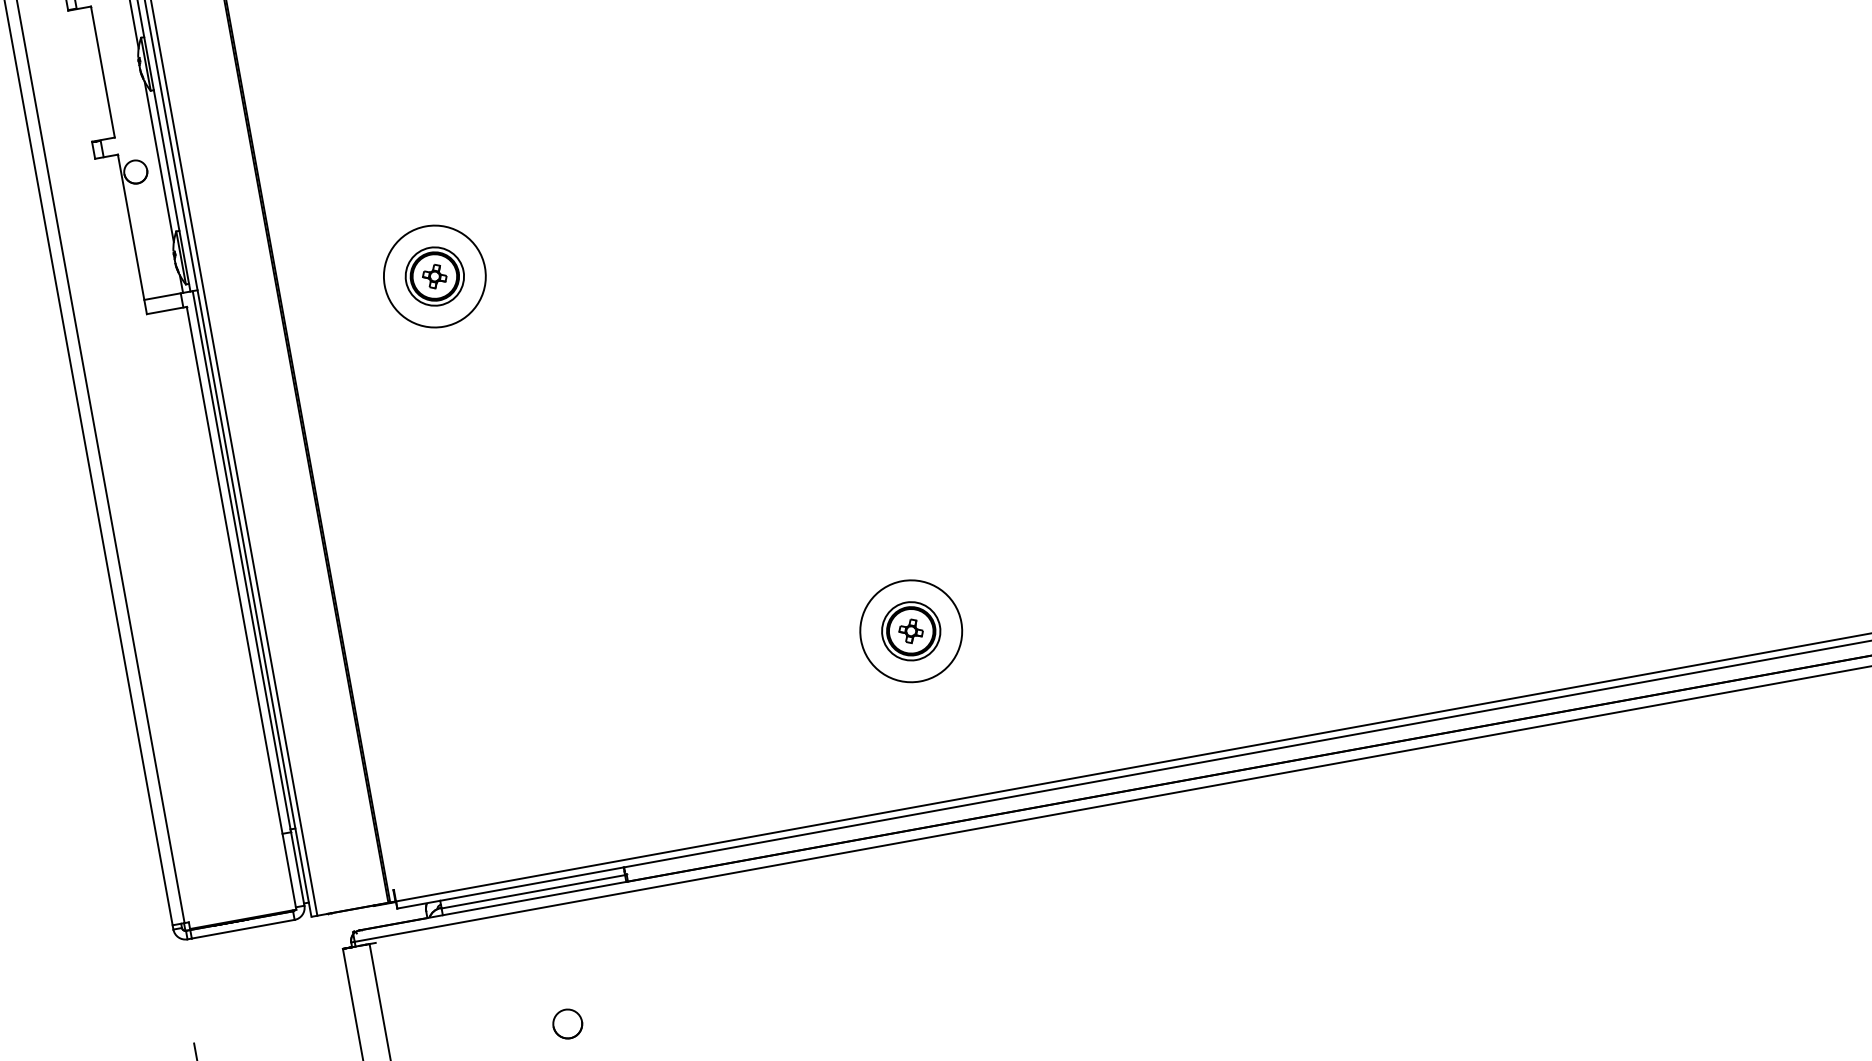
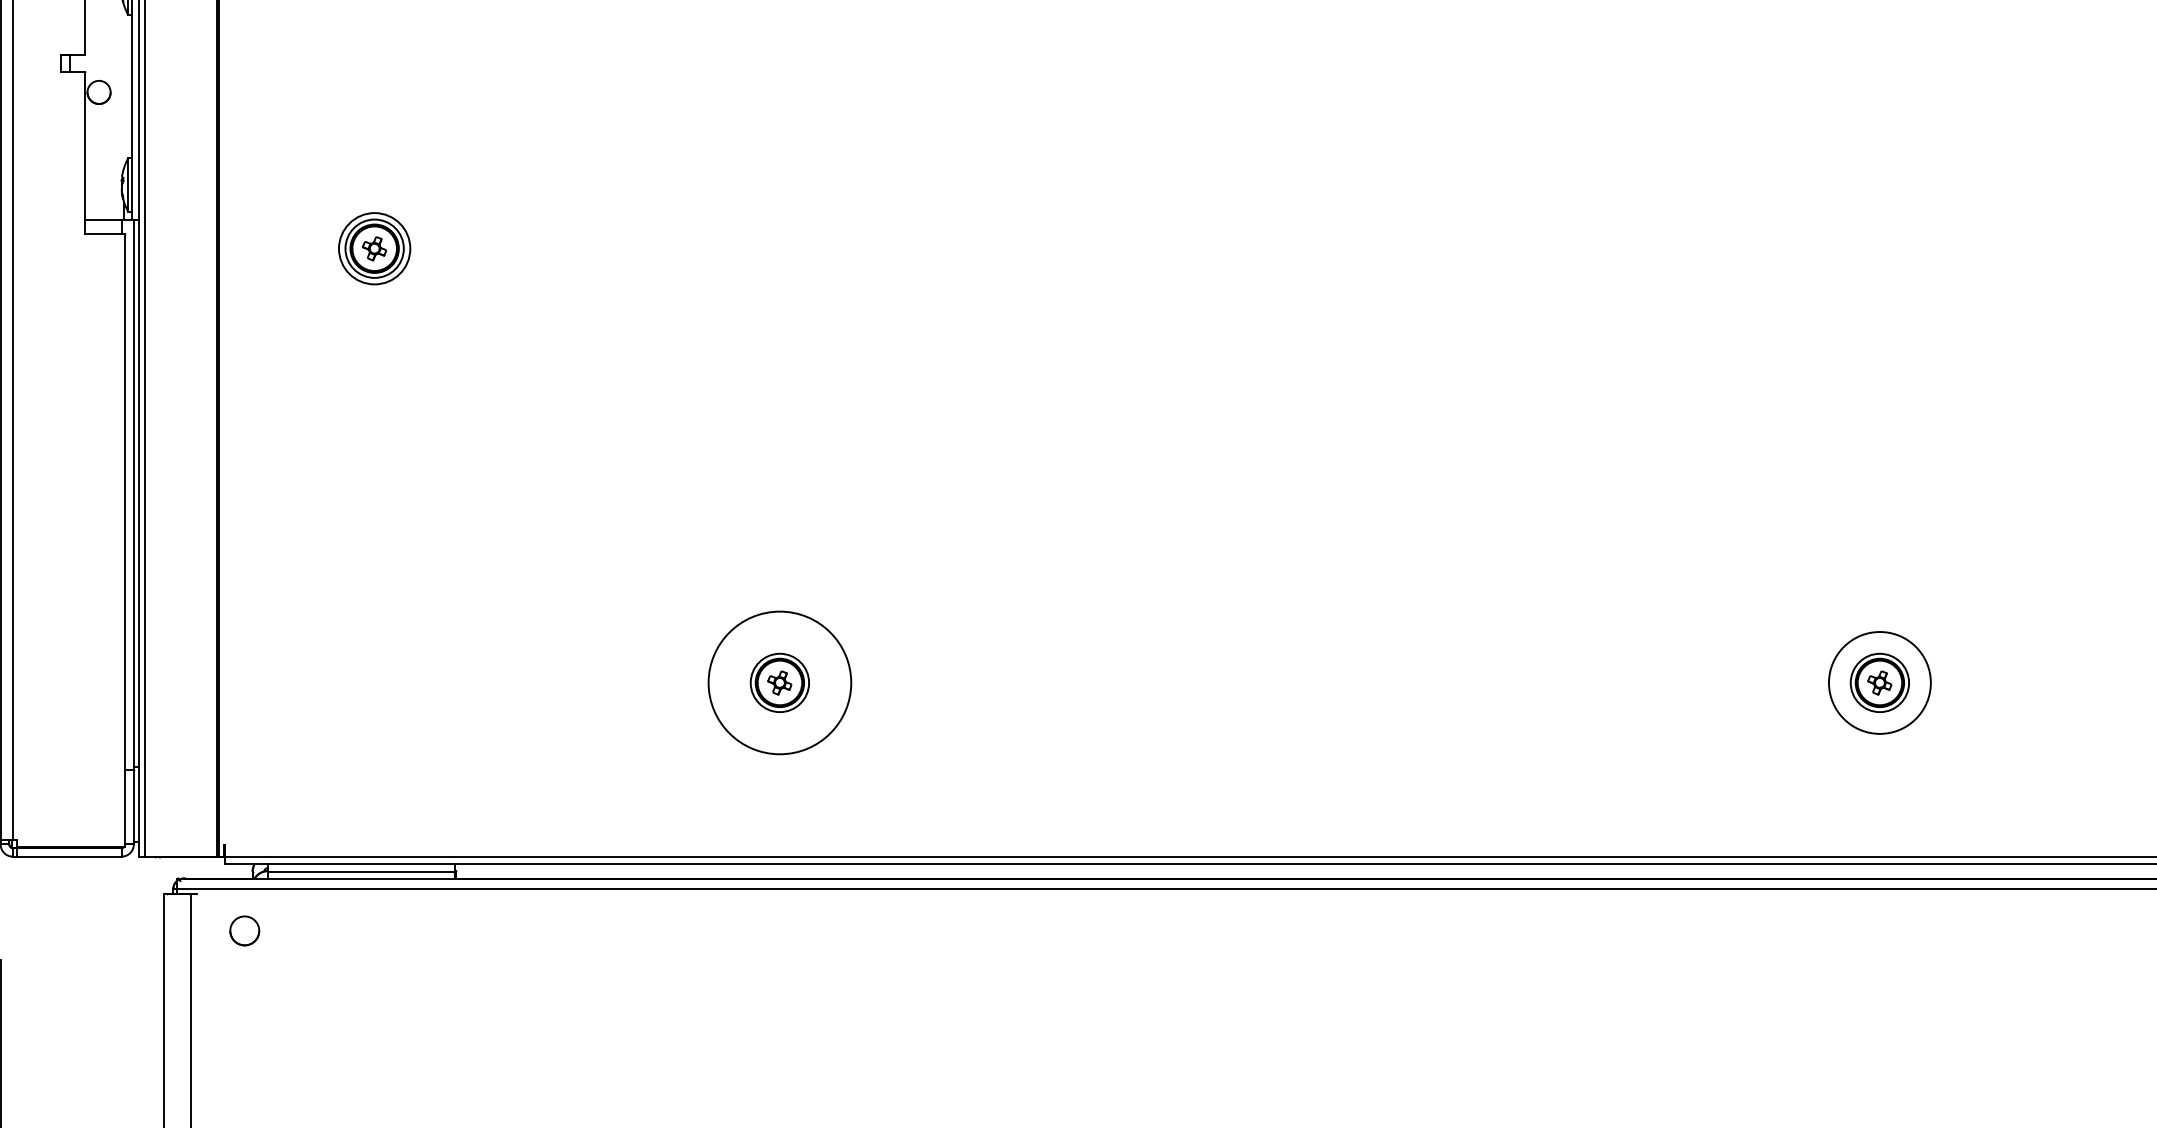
line: (158, 161) -> (123, 86), removed
circle: (434, 276) -> (374, 248), size x0.7
circle: (910, 630) -> (779, 682), size x1.4
part: (567, 1023) -> (244, 930), moved

